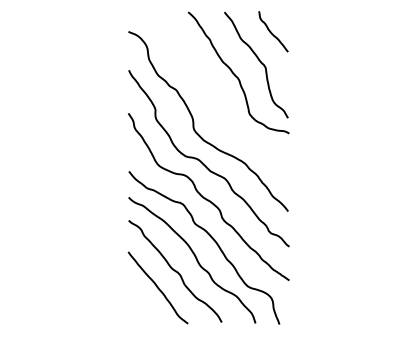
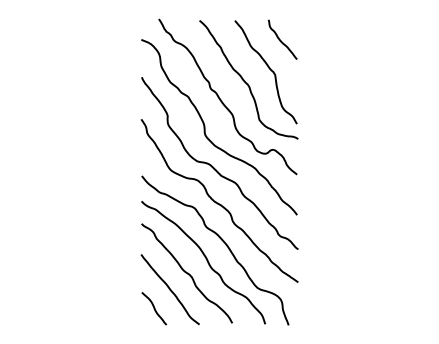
curve: (210, 93) -> (221, 99), added
curve: (141, 307) -> (154, 308), added

